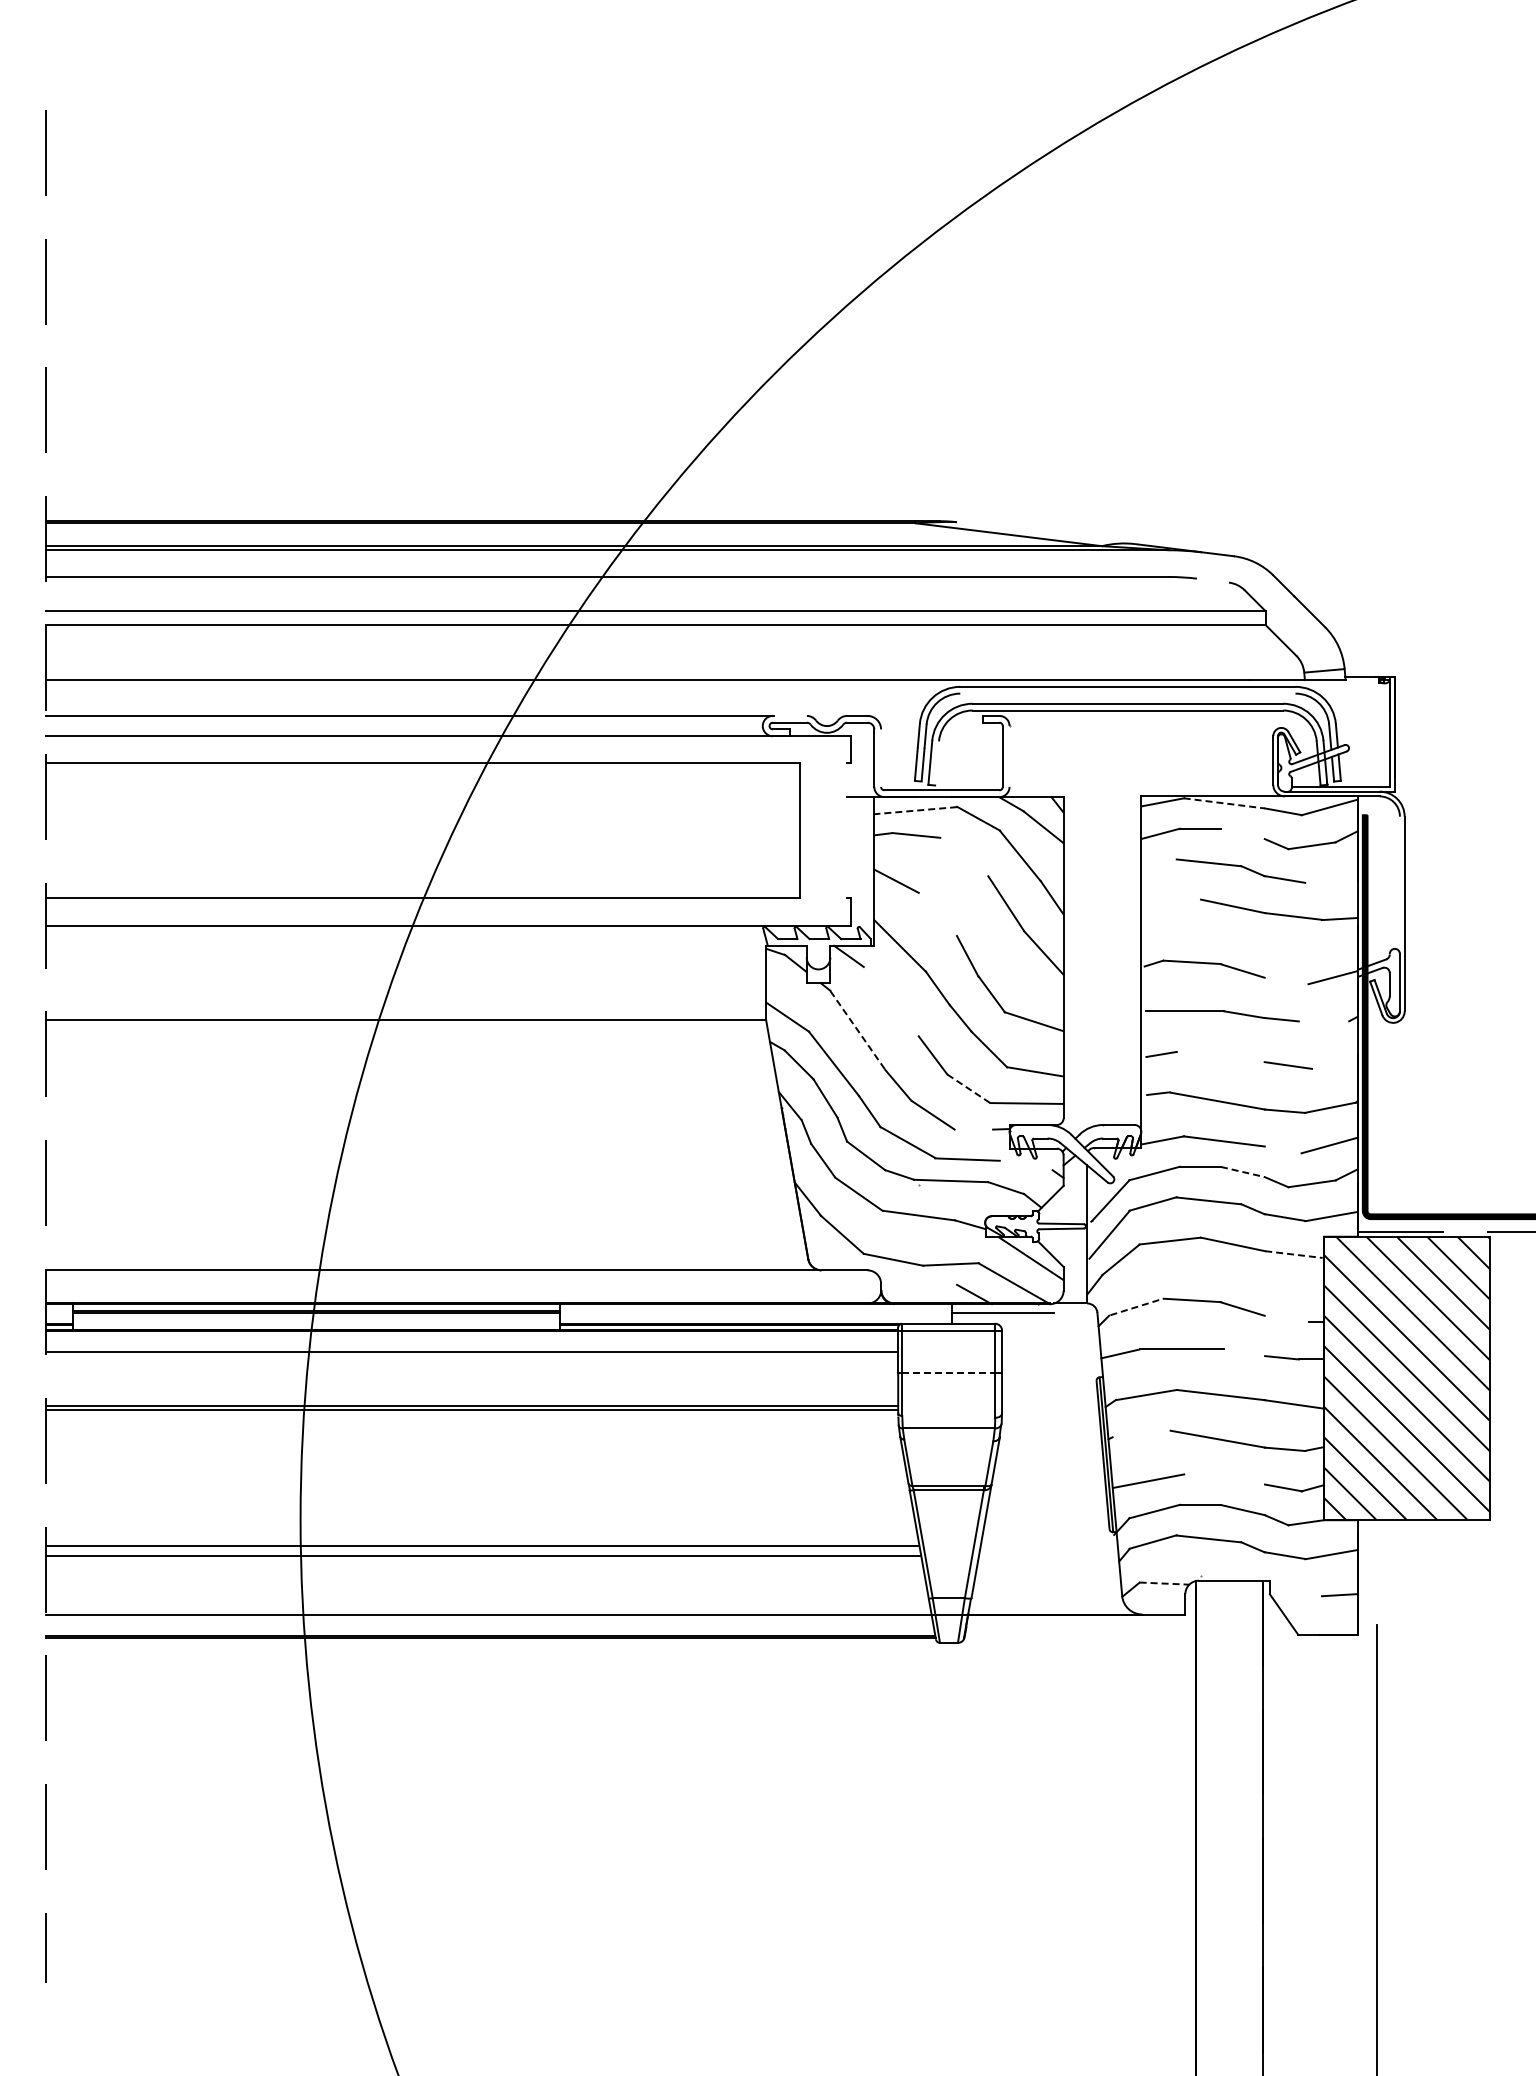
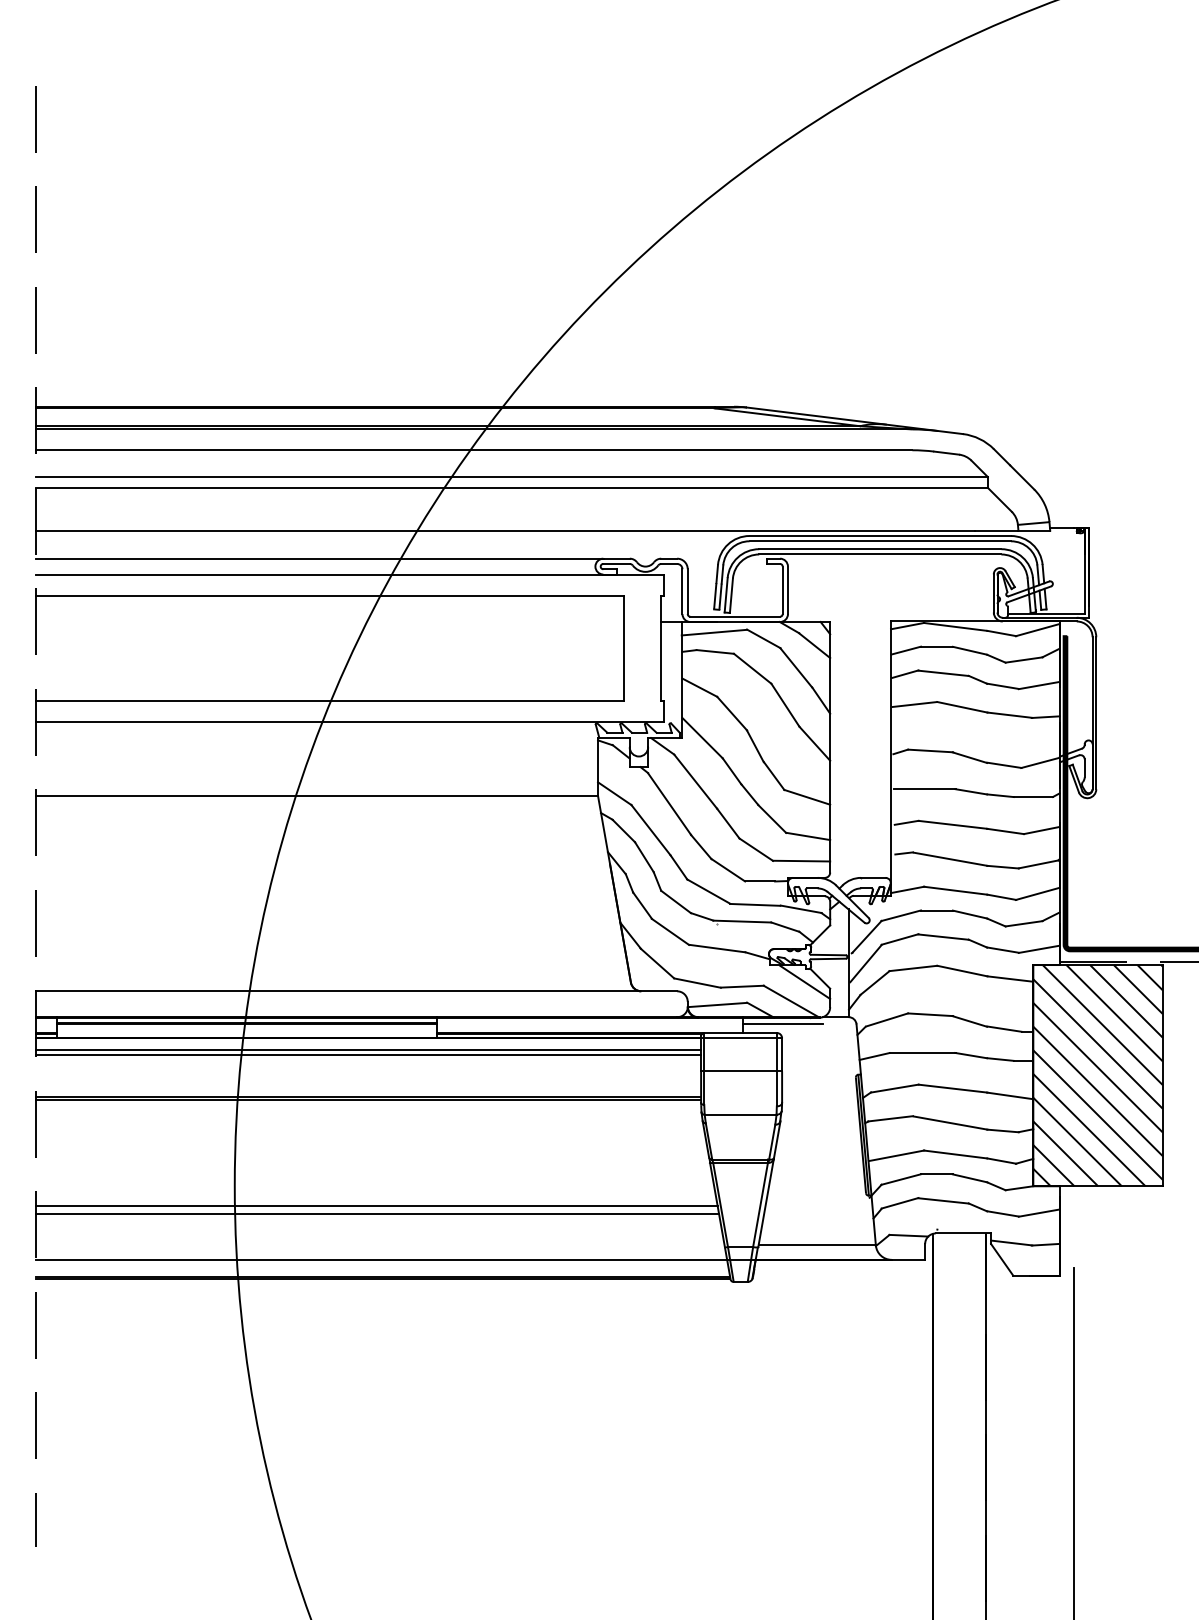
line: (1045, 533) -> (816, 416), added
line: (1212, 580) -> (946, 453), added
line: (1127, 693) -> (880, 541), added
line: (789, 715) -> (616, 558), added
line: (1009, 756) -> (787, 590), added
line: (881, 757) -> (688, 591), added
line: (937, 763) -> (731, 595), added
line: (1224, 803) -> (955, 627), dashed -> solid
line: (915, 810) -> (714, 632), dashed -> solid
line: (847, 830) -> (661, 648), added
line: (1242, 833) -> (969, 650), added
line: (964, 856) -> (752, 668), added
line: (1159, 863) -> (904, 673), added
line: (1331, 878) -> (1039, 685), added
line: (1171, 902) -> (914, 704), added
line: (1399, 913) -> (1092, 712), added
line: (937, 914) -> (731, 713), added
line: (1286, 980) -> (1004, 765), added
line: (890, 1001) -> (695, 781), added
line: (1323, 1021) -> (1032, 797), added
line: (858, 1030) -> (670, 804), dashed -> solid
line: (1221, 1056) -> (953, 824), added
line: (1334, 1063) -> (1041, 829), added
line: (968, 1088) -> (755, 849), dashed -> solid
line: (973, 1129) -> (759, 881), added
line: (1283, 1149) -> (1001, 897), added
line: (1026, 1165) -> (801, 909), added
line: (1242, 1172) -> (969, 914), dashed -> solid
line: (1293, 1254) -> (1009, 978), dashed -> solid
line: (919, 1287) -> (717, 1004), added
line: (1136, 1306) -> (887, 1019), dashed -> solid
line: (1286, 1318) -> (1004, 1028), added
line: (472, 1345) -> (368, 1049), added
line: (1244, 1352) -> (971, 1055), added
line: (948, 1373) -> (740, 1071), dashed -> solid
line: (1140, 1433) -> (890, 1118), added
line: (1223, 1479) -> (954, 1154), added
line: (1164, 1583) -> (908, 1235), dashed -> solid
line: (1295, 1592) -> (1011, 1242), added
line: (1046, 1595) -> (816, 1245), added

